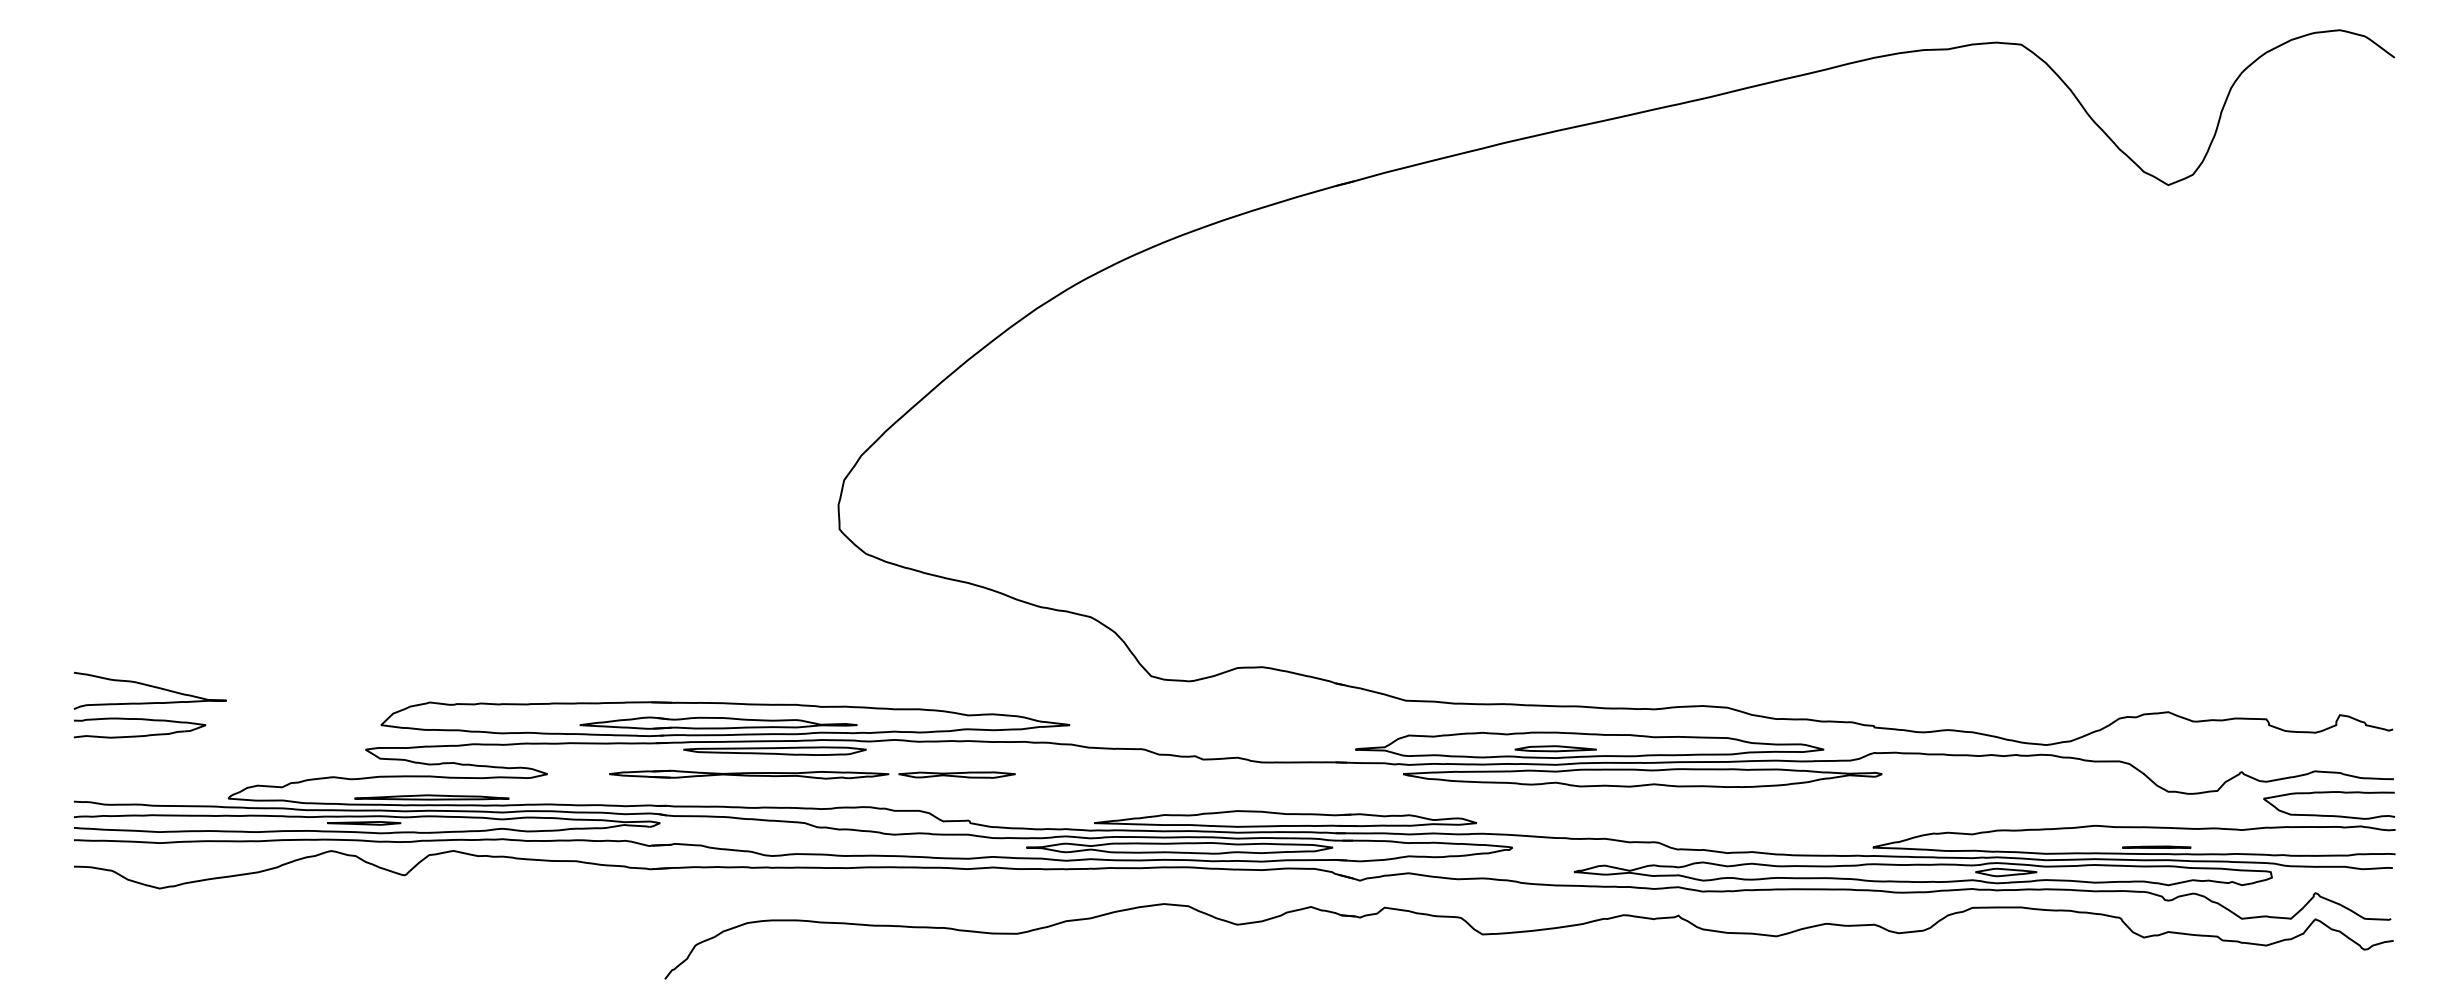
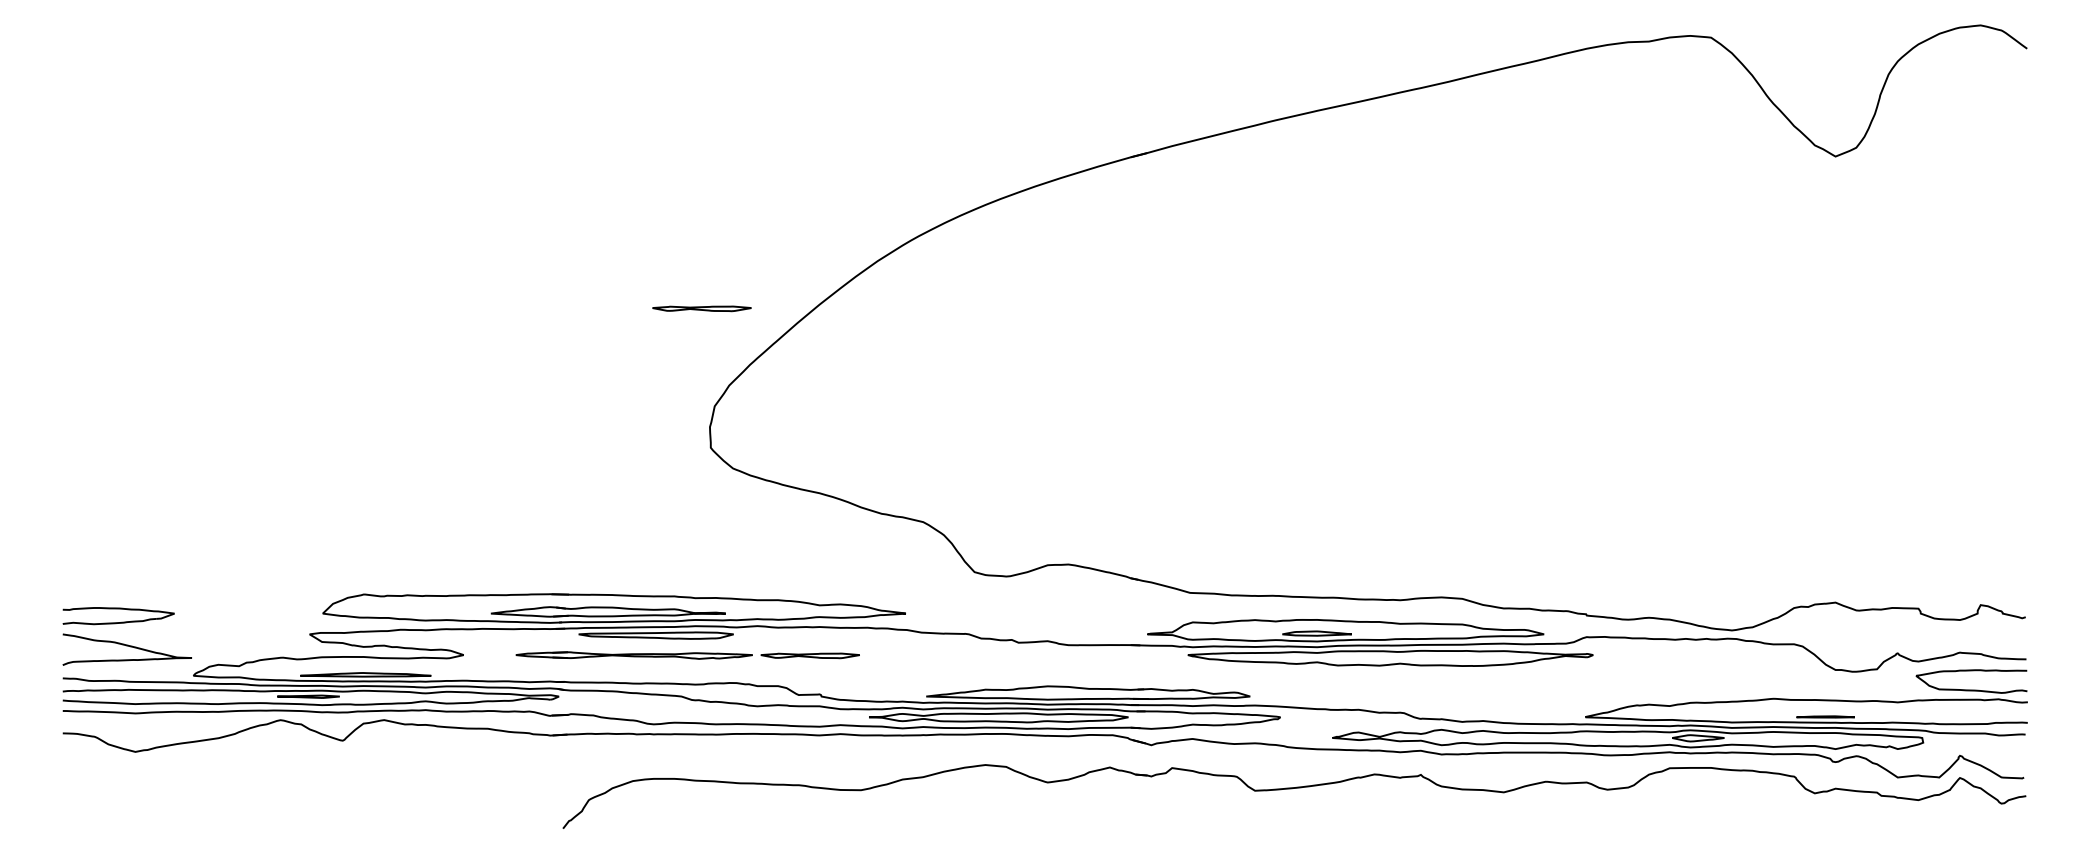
part: (828, 364) -> (701, 308), added
curve: (151, 687) -> (128, 646), moved

